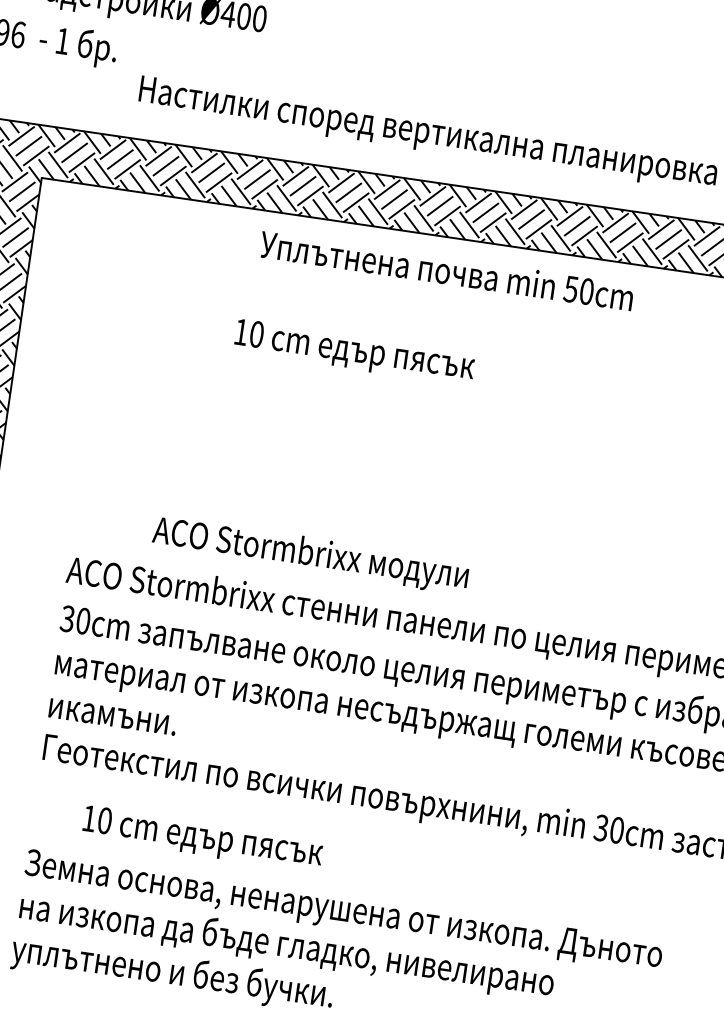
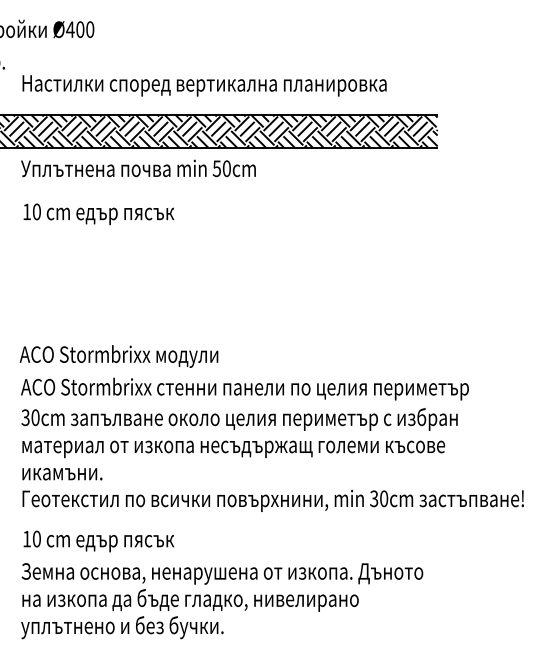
text: (446, 270) -> (138, 168), moved
text: (353, 352) -> (98, 214), moved
text: (309, 555) -> (118, 356), moved
text: (202, 838) -> (98, 541), moved

